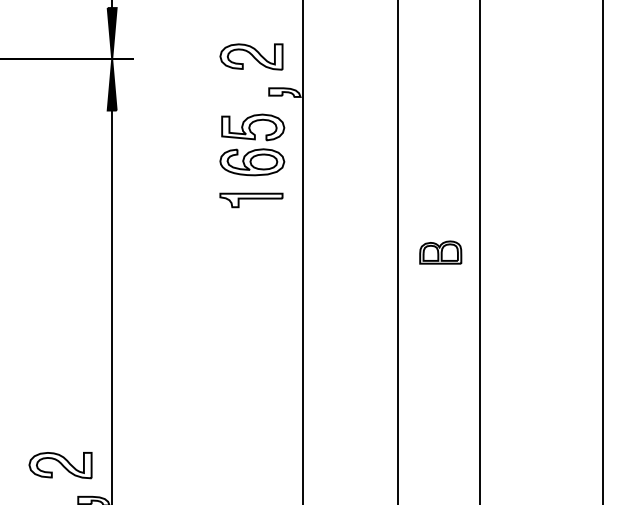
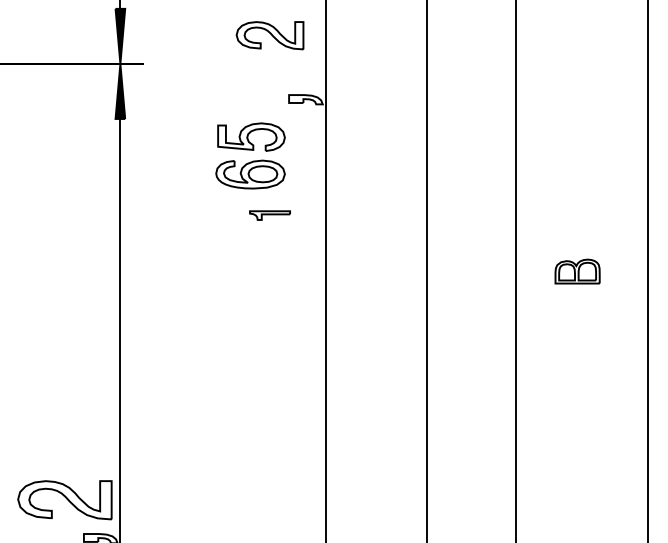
part: (251, 56) -> (270, 35), moved
part: (252, 144) -> (250, 155), moved
part: (251, 200) -> (270, 215), size x0.6
part: (440, 252) -> (577, 271), moved
part: (60, 465) -> (64, 500), size x1.4

